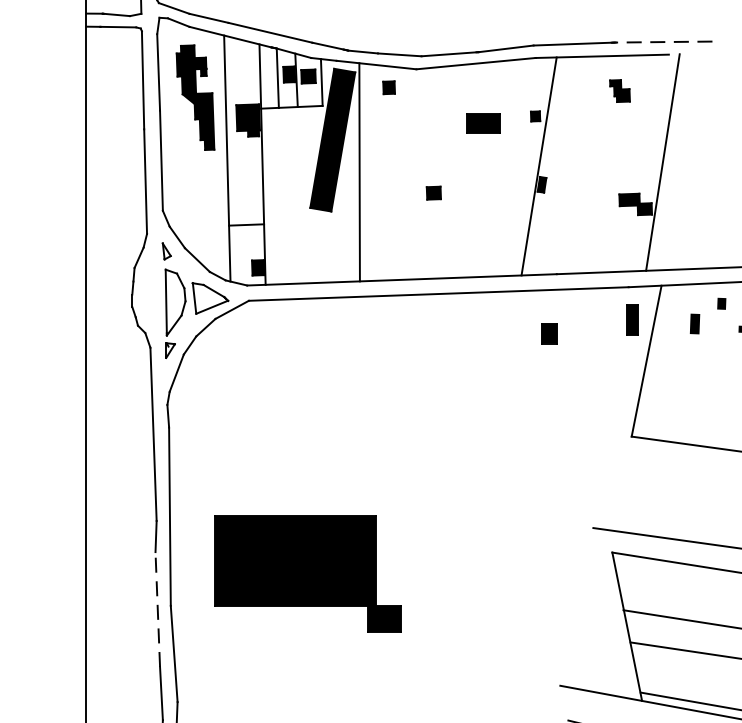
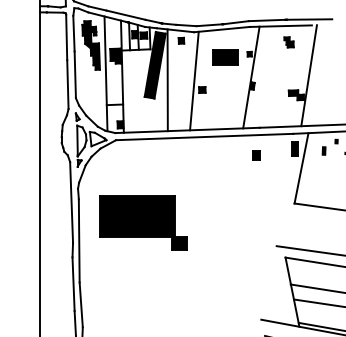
line: (663, 41) -> (309, 19), dashed -> solid
part: (483, 123) -> (225, 57), size x1.67
line: (417, 172) -> (194, 80), added
part: (307, 573) -> (143, 222), moved
line: (157, 610) -> (73, 284), dashed -> solid

